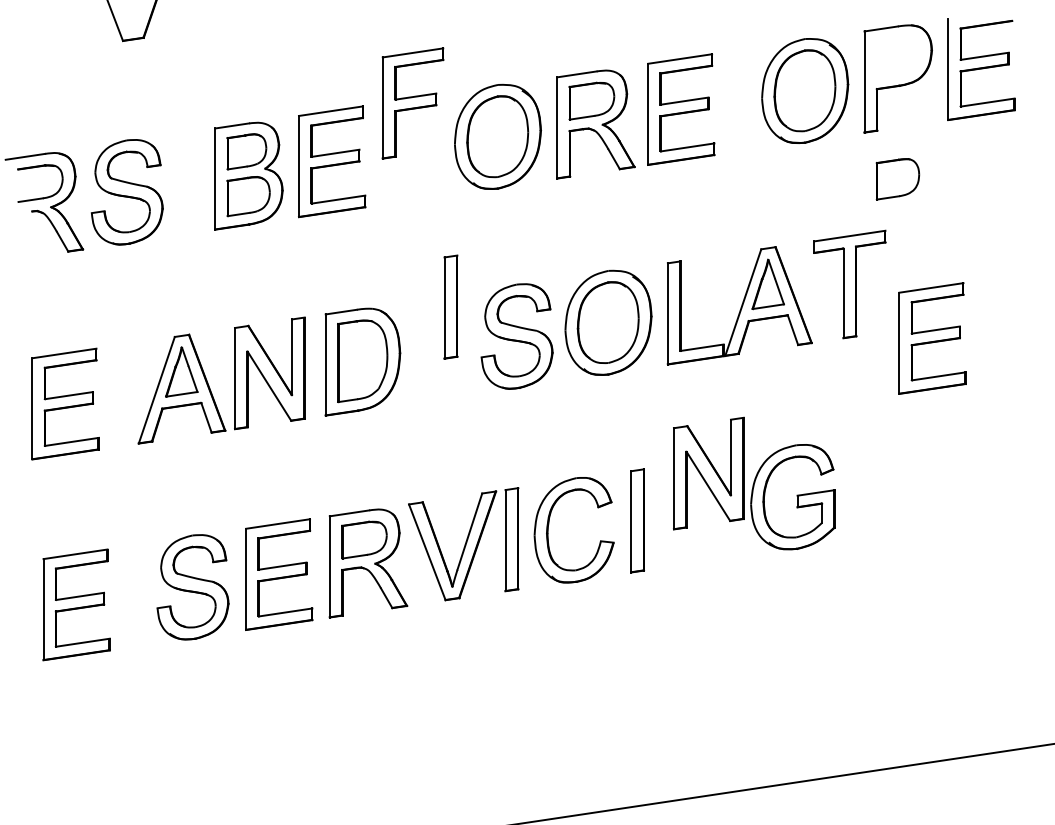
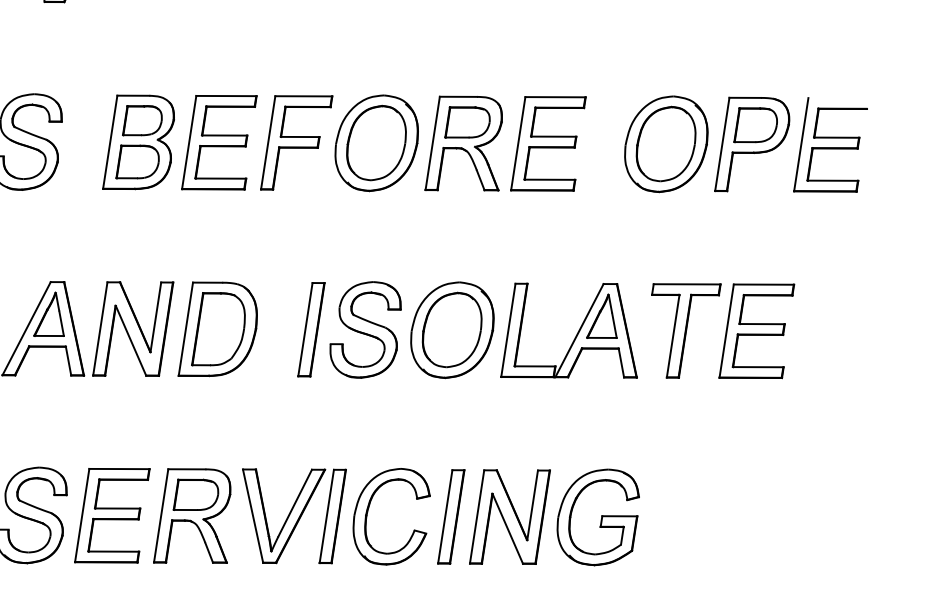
part: (412, 103) -> (296, 142), moved
part: (897, 179) -> (756, 126), moved
part: (450, 306) -> (311, 329), moved
part: (932, 338) -> (757, 331), moved
part: (708, 473) -> (509, 516), moved

